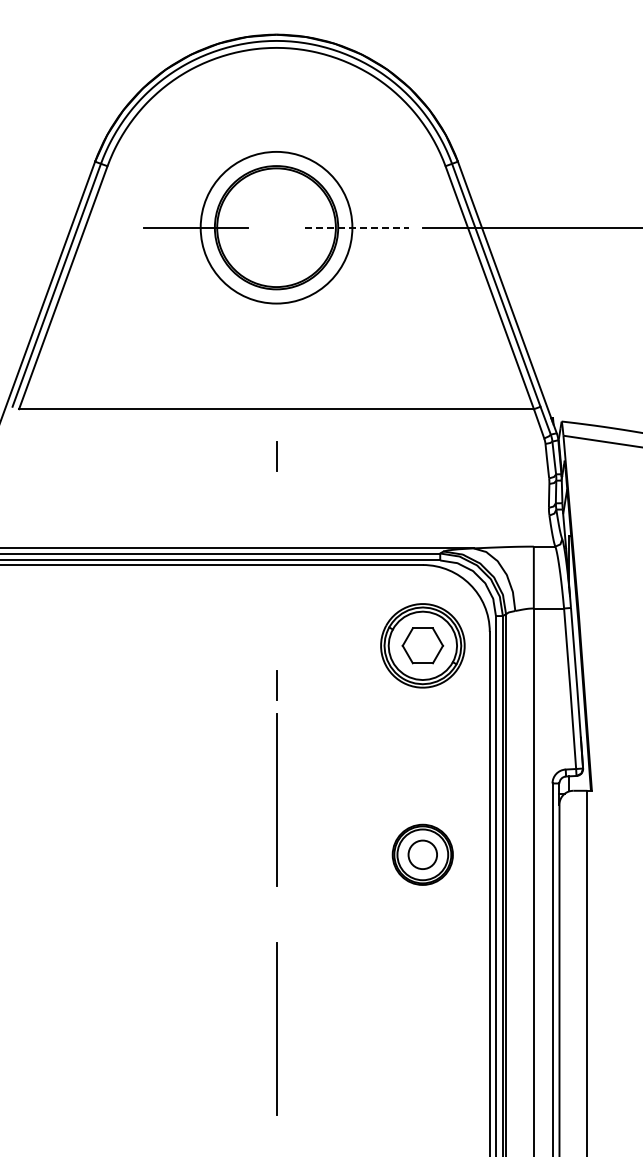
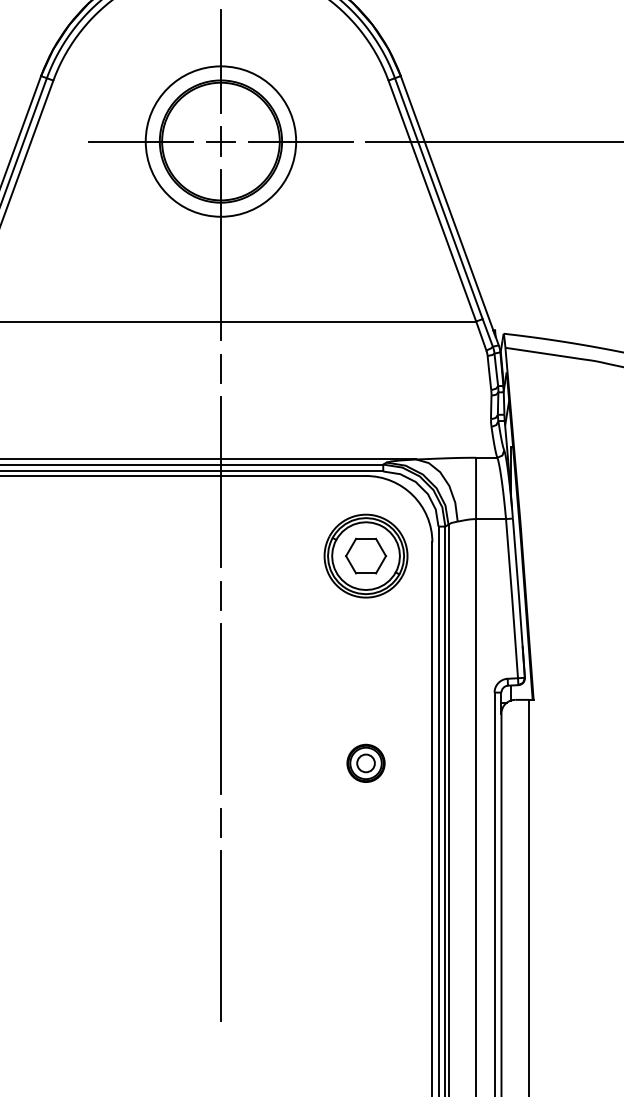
line: (276, 147) -> (220, 62), added
part: (276, 227) -> (220, 141), added
line: (357, 227) -> (301, 141), dashed -> solid
line: (276, 342) -> (220, 255), added
line: (276, 571) -> (220, 482), added
part: (422, 854) -> (365, 763), size x0.62
line: (276, 914) -> (220, 822), added

